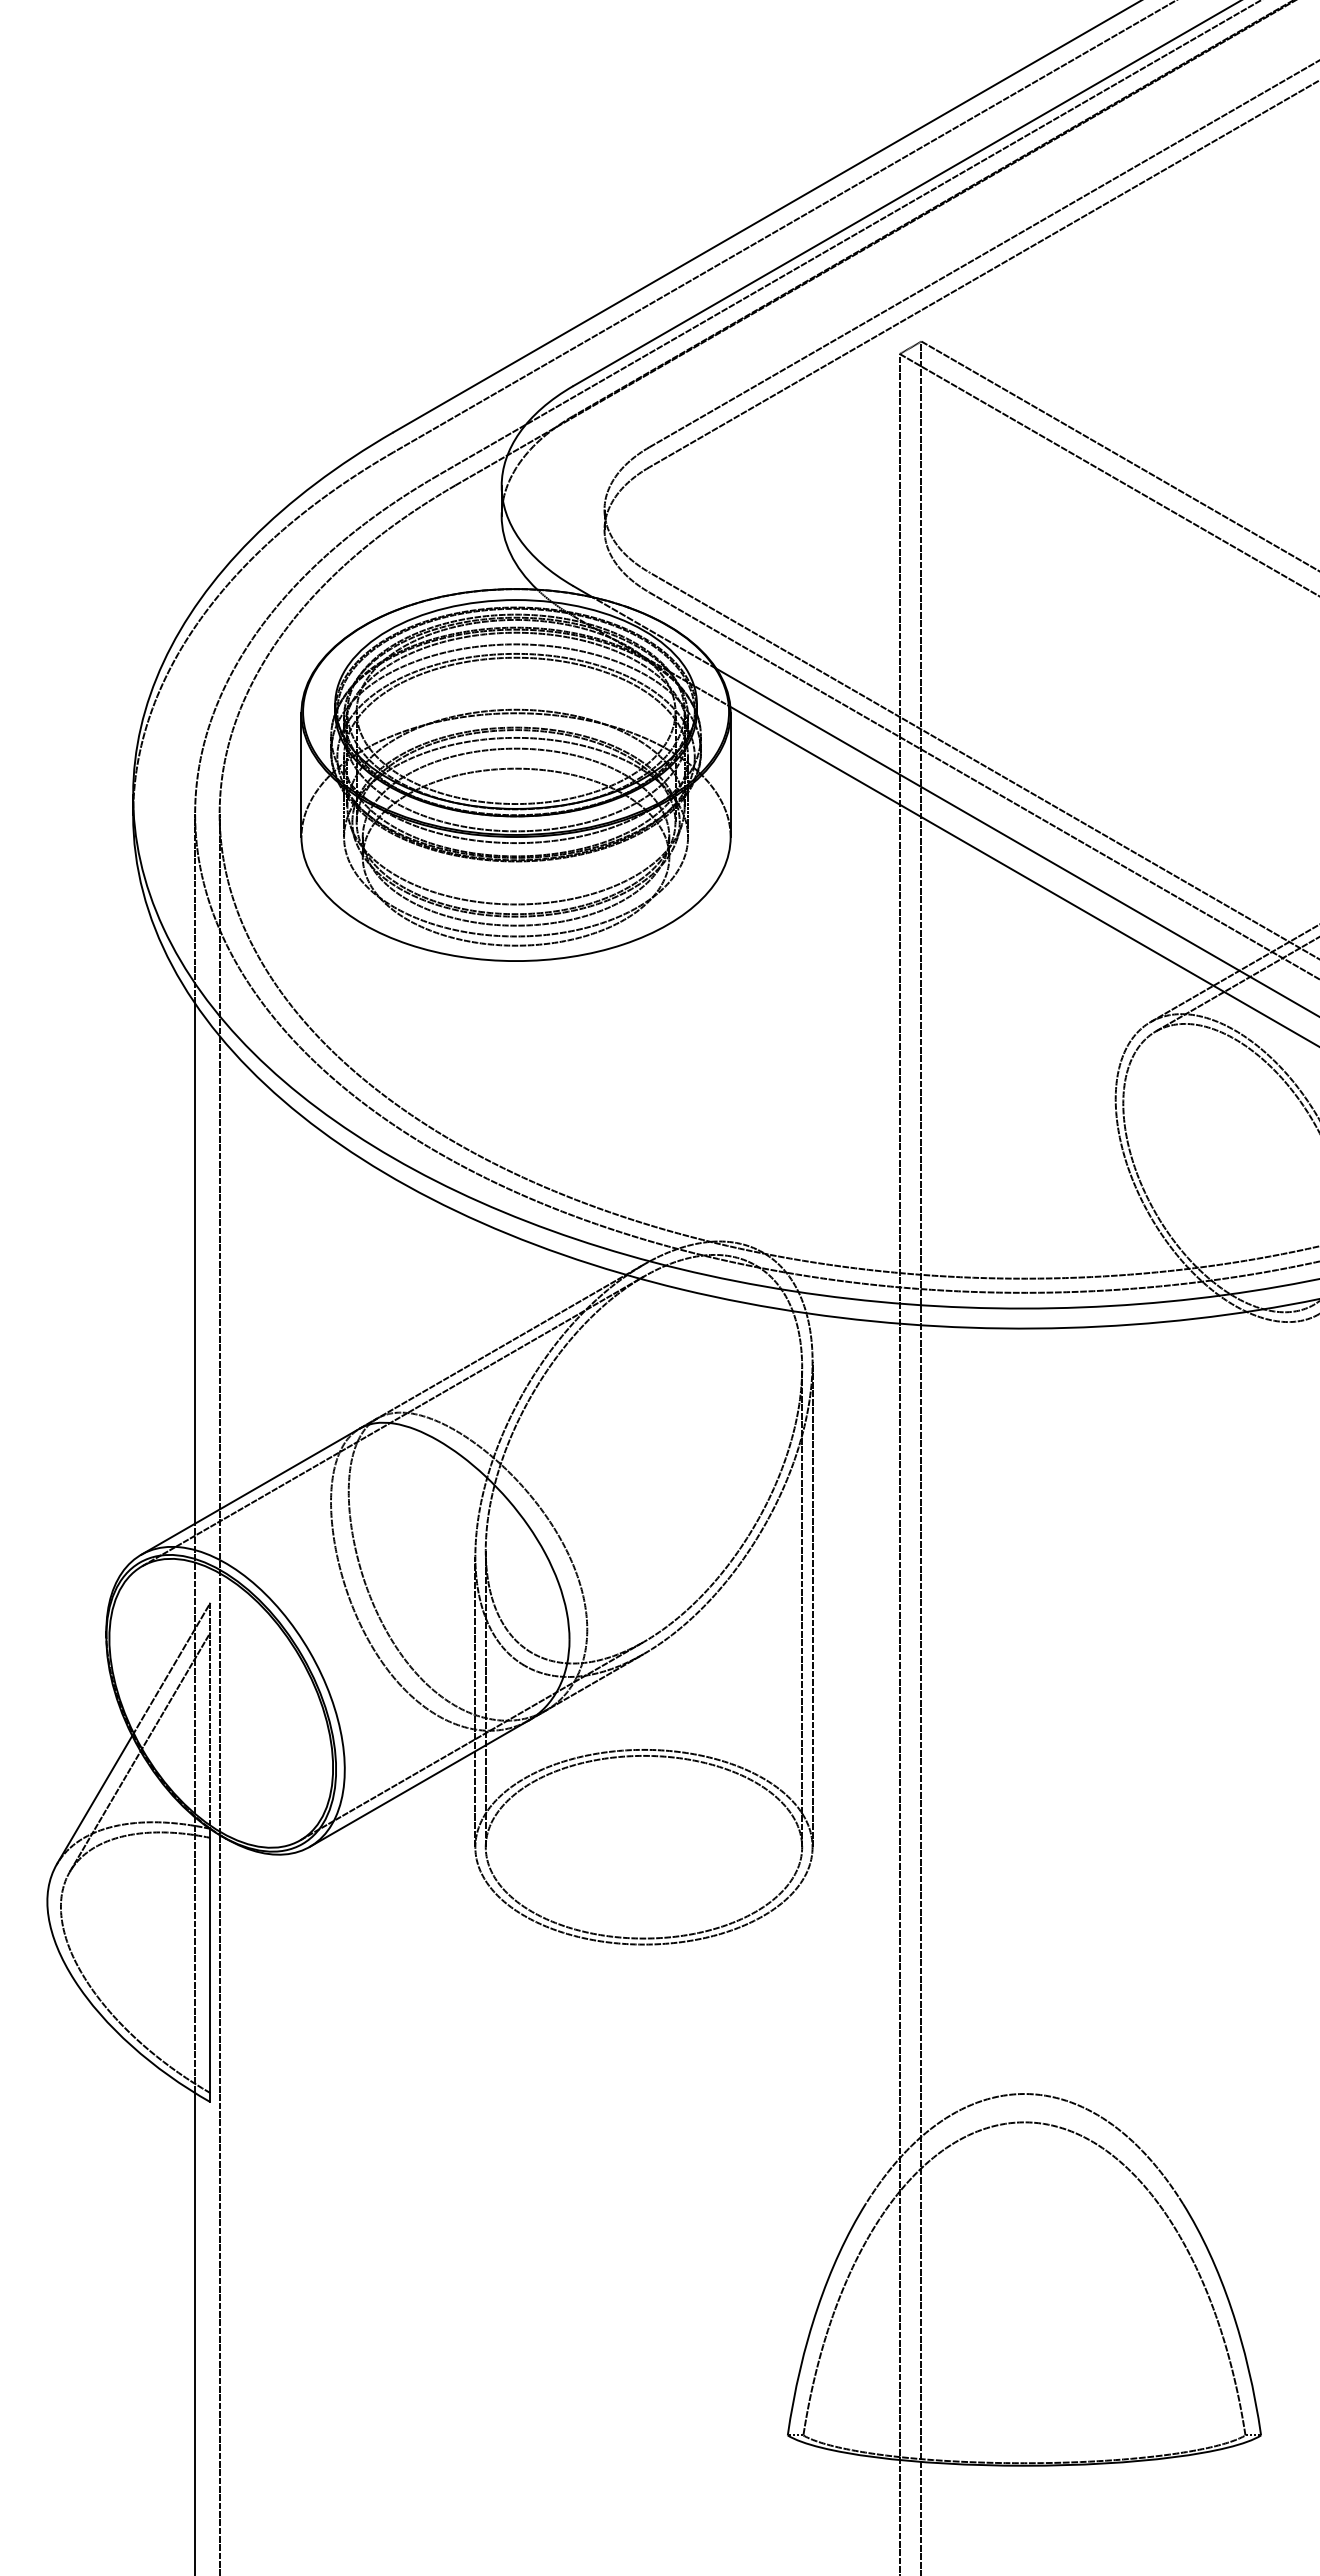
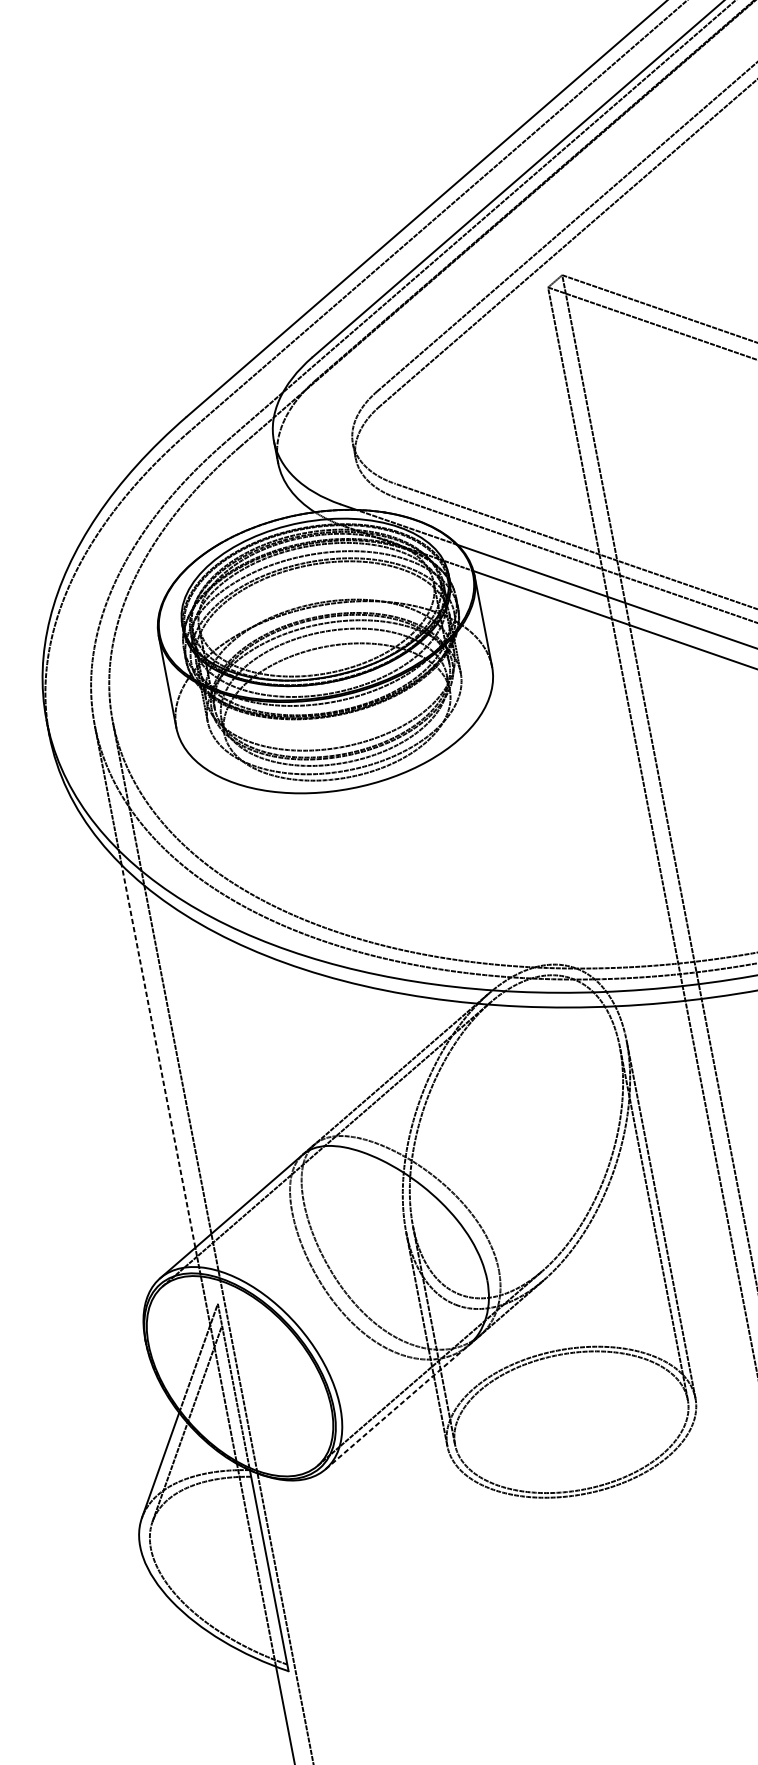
line: (195, 1263) -> (158, 1056), solid -> dashed
line: (419, 1783) -> (397, 1407), solid -> dashed

